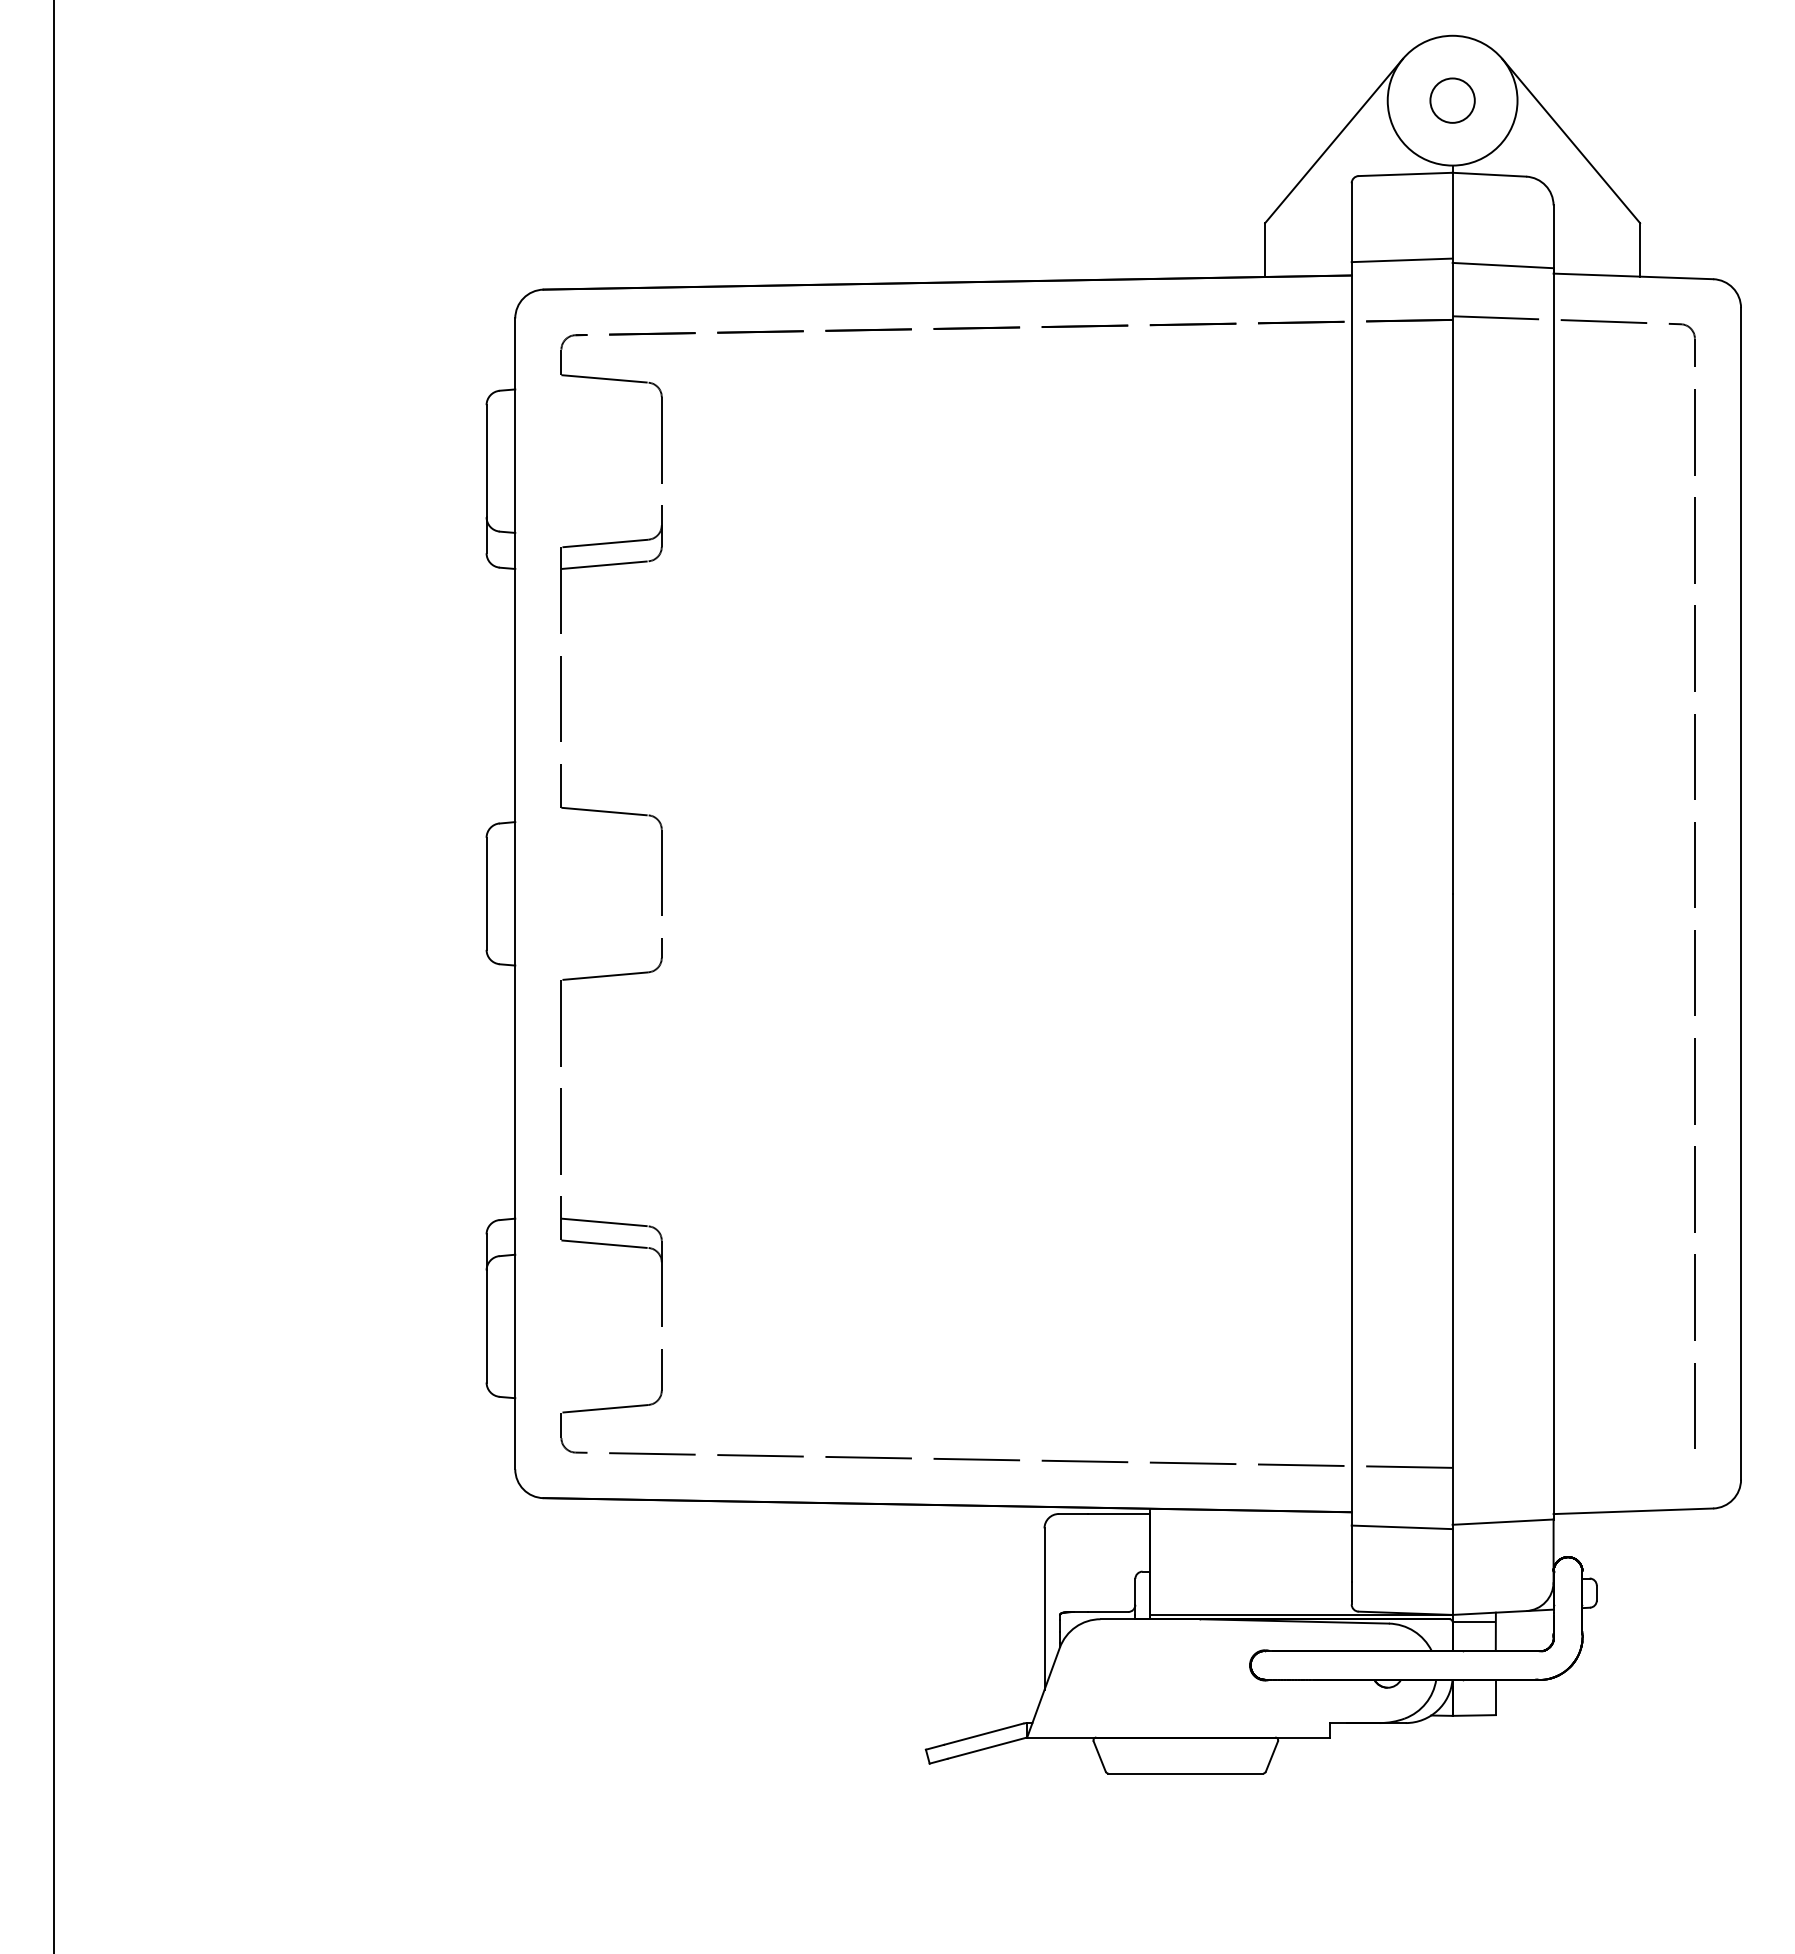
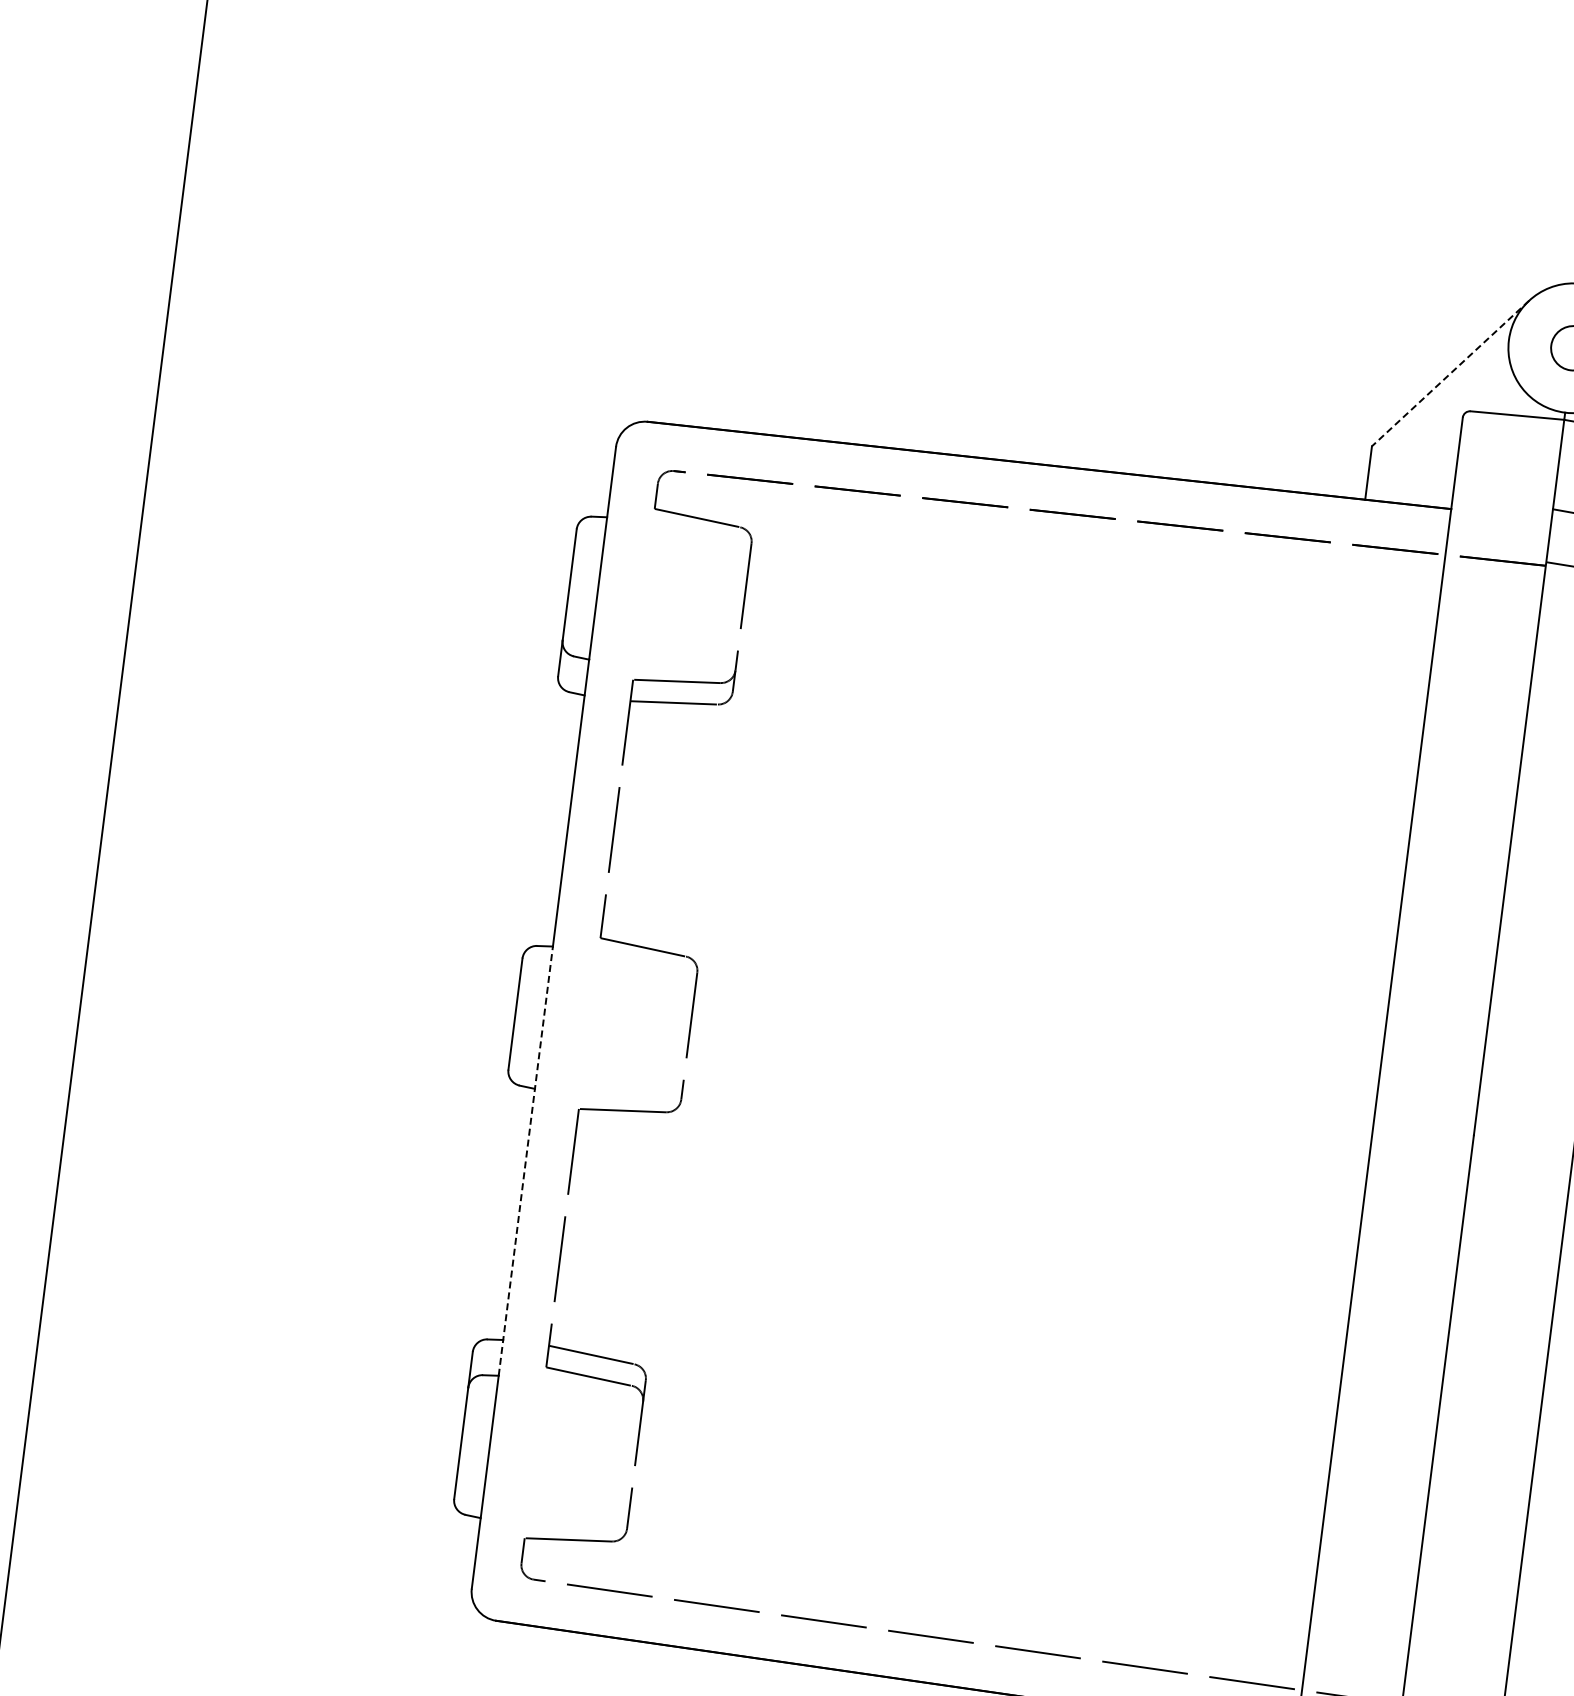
line: (1333, 141) -> (1450, 373), solid -> dashed
line: (1401, 260) -> (1502, 500), removed
line: (515, 1037) -> (526, 1160), solid -> dashed

